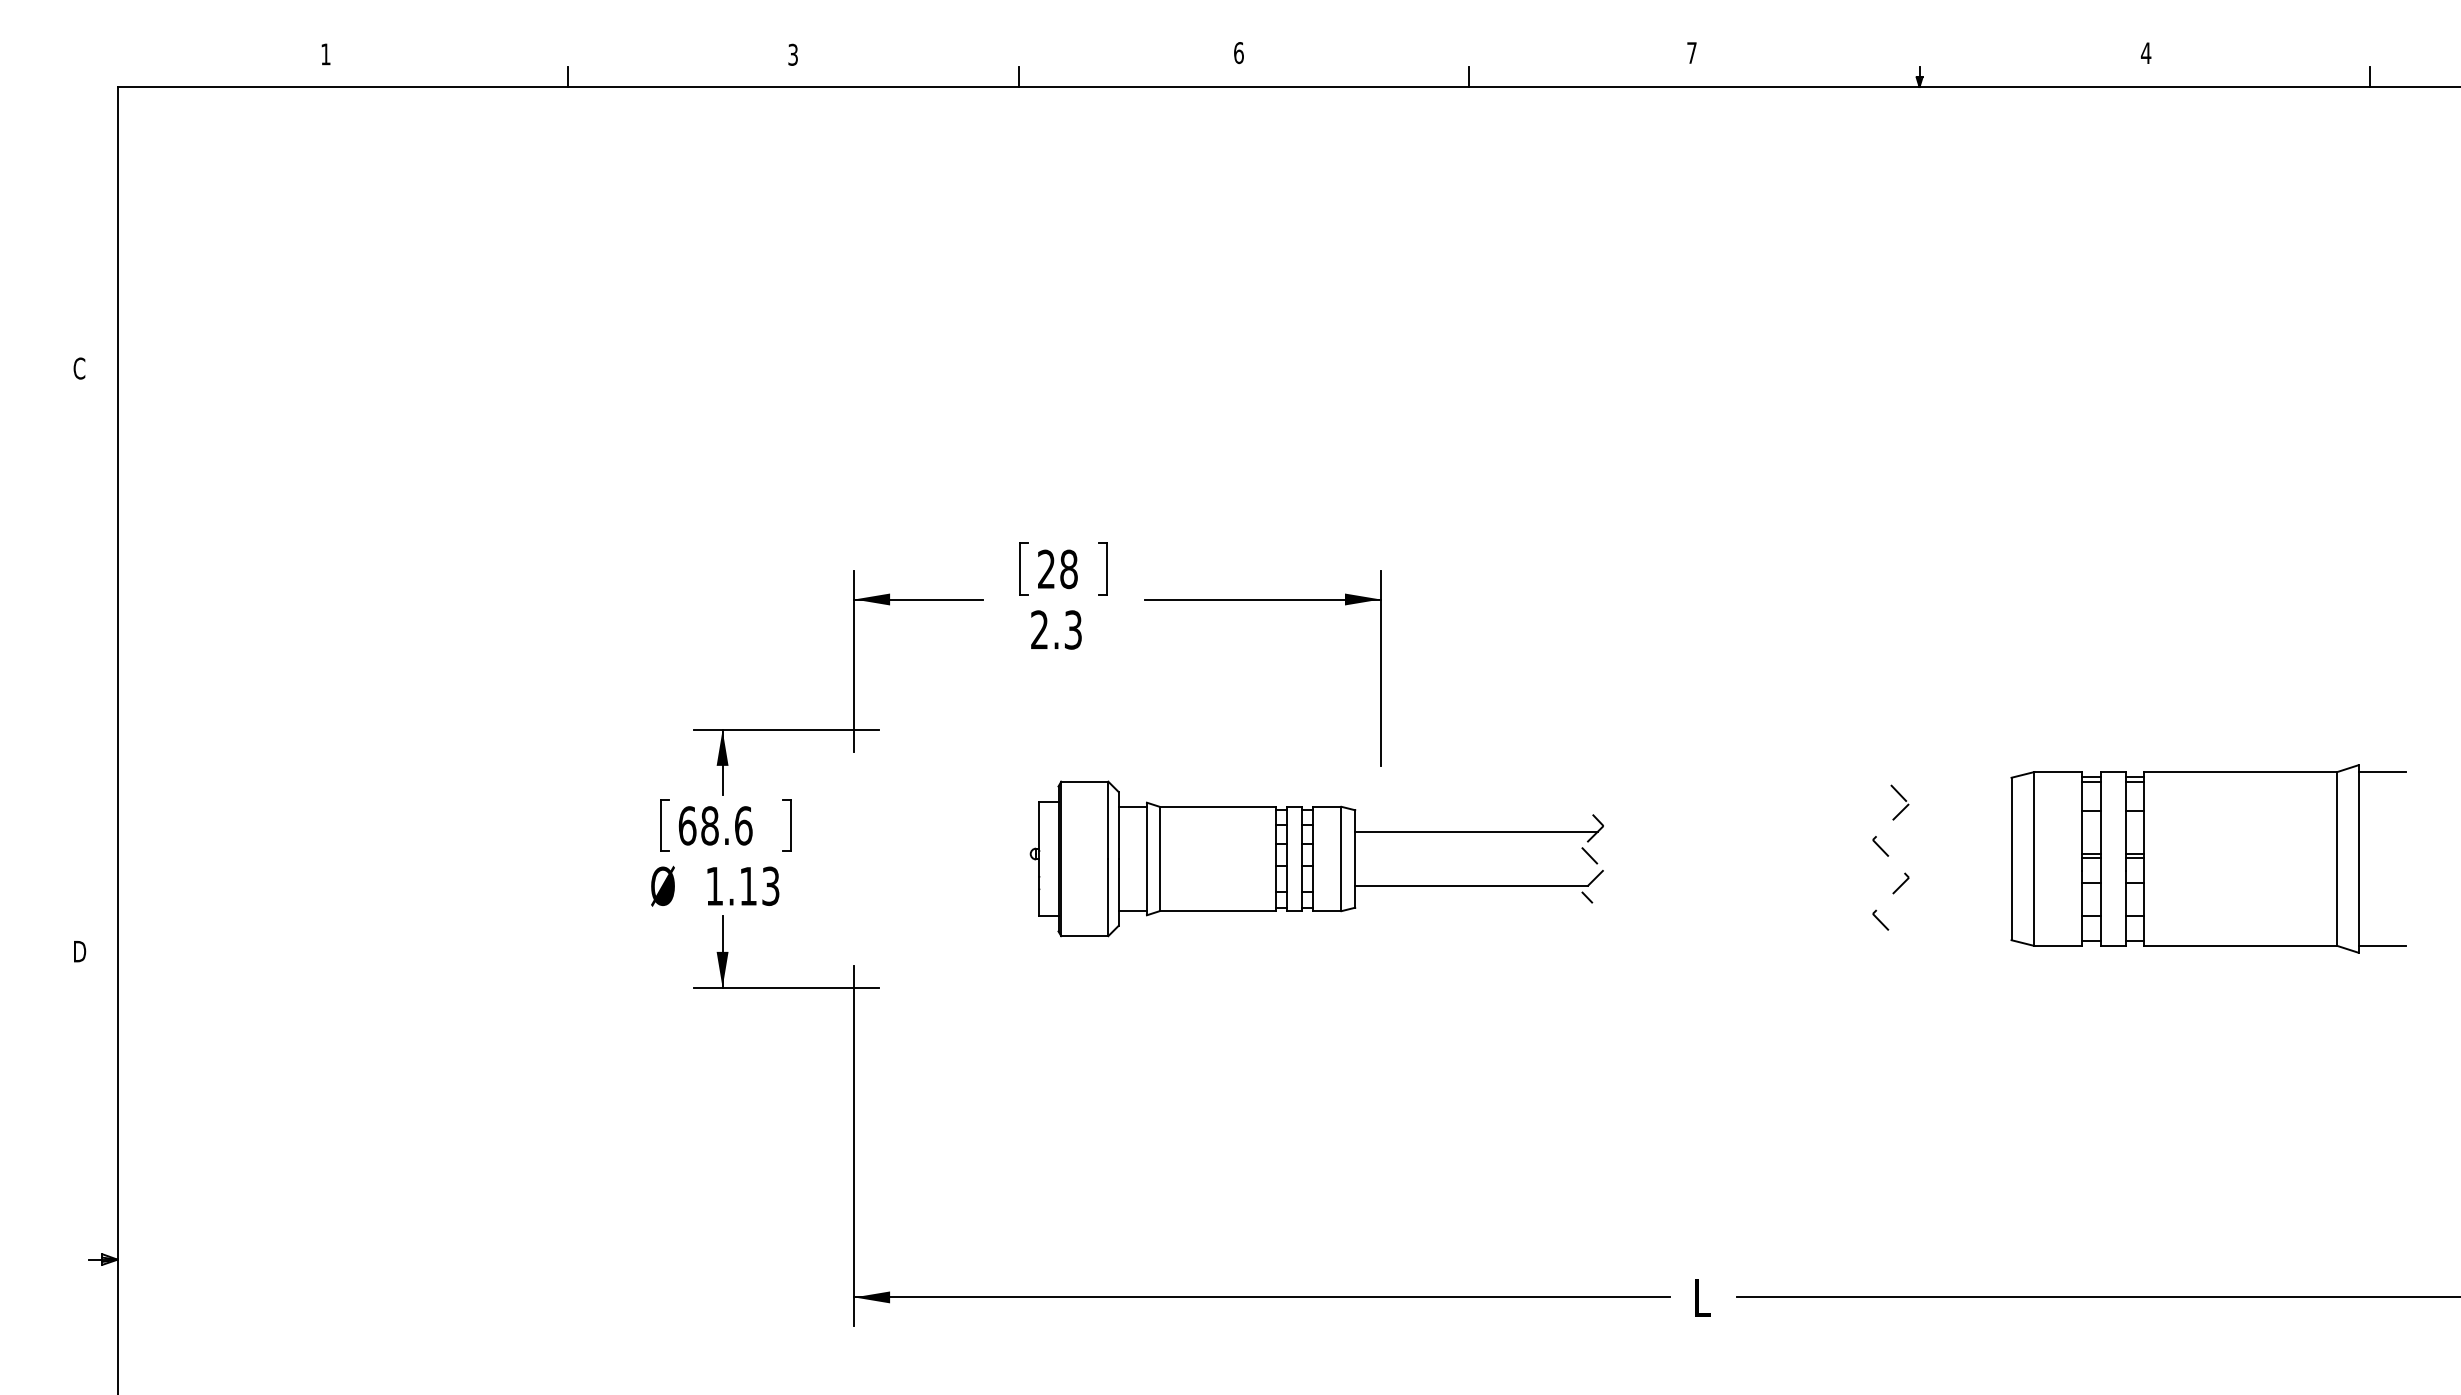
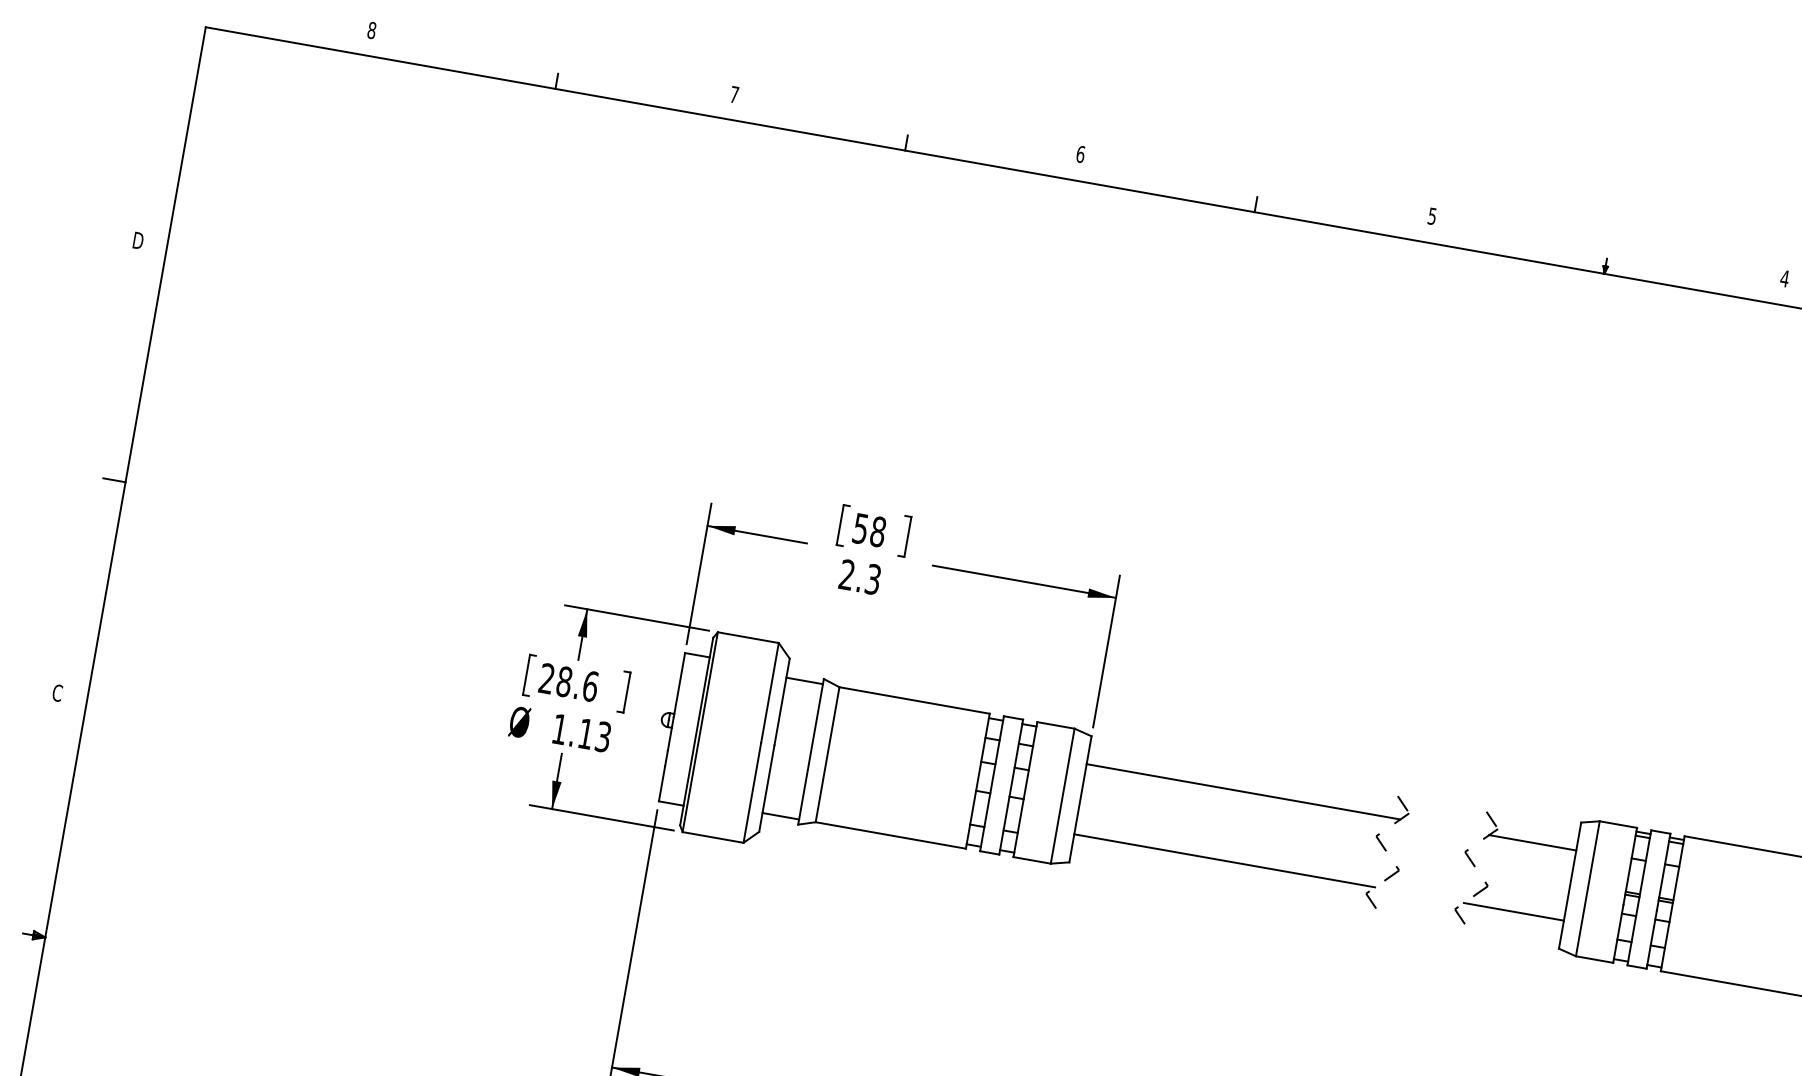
text: (1691, 53) -> (1431, 216), 7 -> 5
text: (325, 54) -> (371, 30), 1 -> 8
text: (792, 54) -> (734, 94), 3 -> 7
text: (79, 368) -> (137, 240), C -> D
text: (1046, 569) -> (860, 528), 28 -> 58
line: (102, 673) -> (113, 480), added
line: (1955, 813) -> (1532, 842), added
text: (687, 825) -> (547, 678), 68.6 -> 28.6
part: (1316, 858) -> (1030, 790), size x1.67
line: (1946, 904) -> (1513, 912), added
text: (79, 951) -> (57, 693), D -> C

